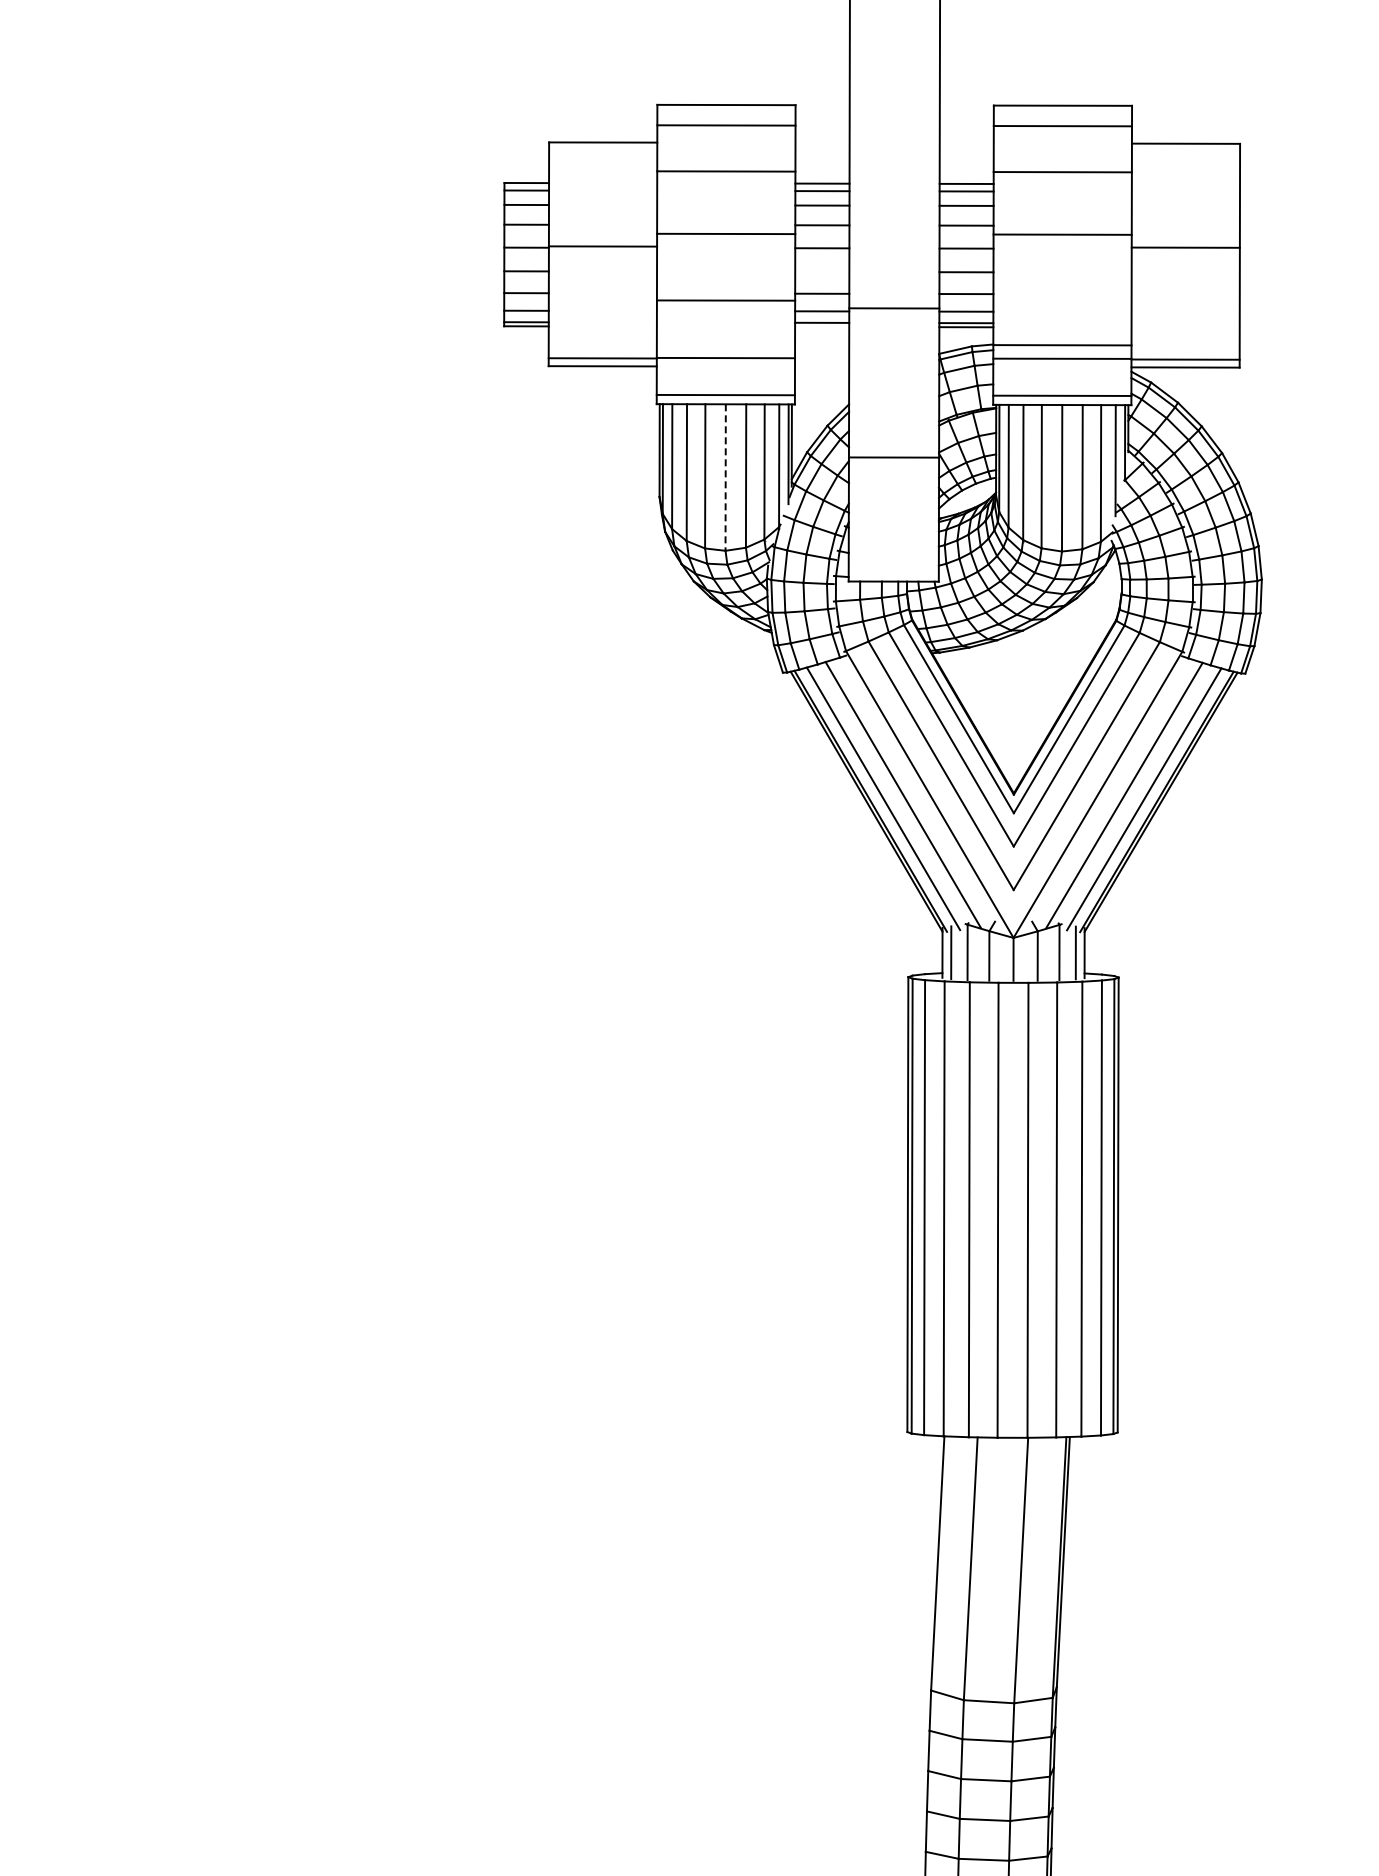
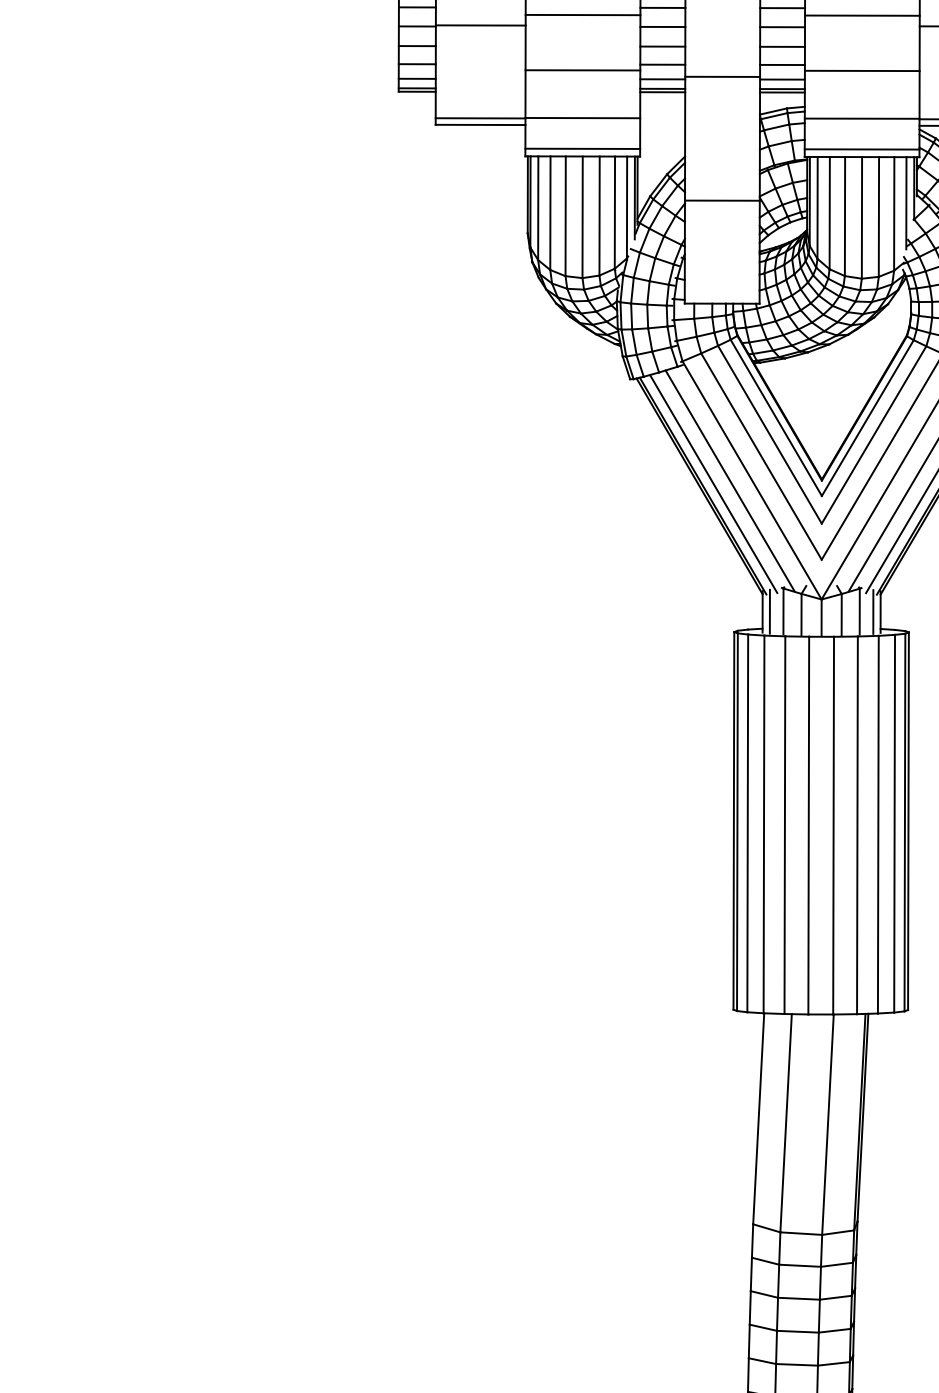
line: (822, 271) -> (663, 46), added
line: (822, 326) -> (663, 91), added
line: (1062, 345) -> (862, 71), moved
line: (725, 478) -> (582, 218), dashed -> solid

